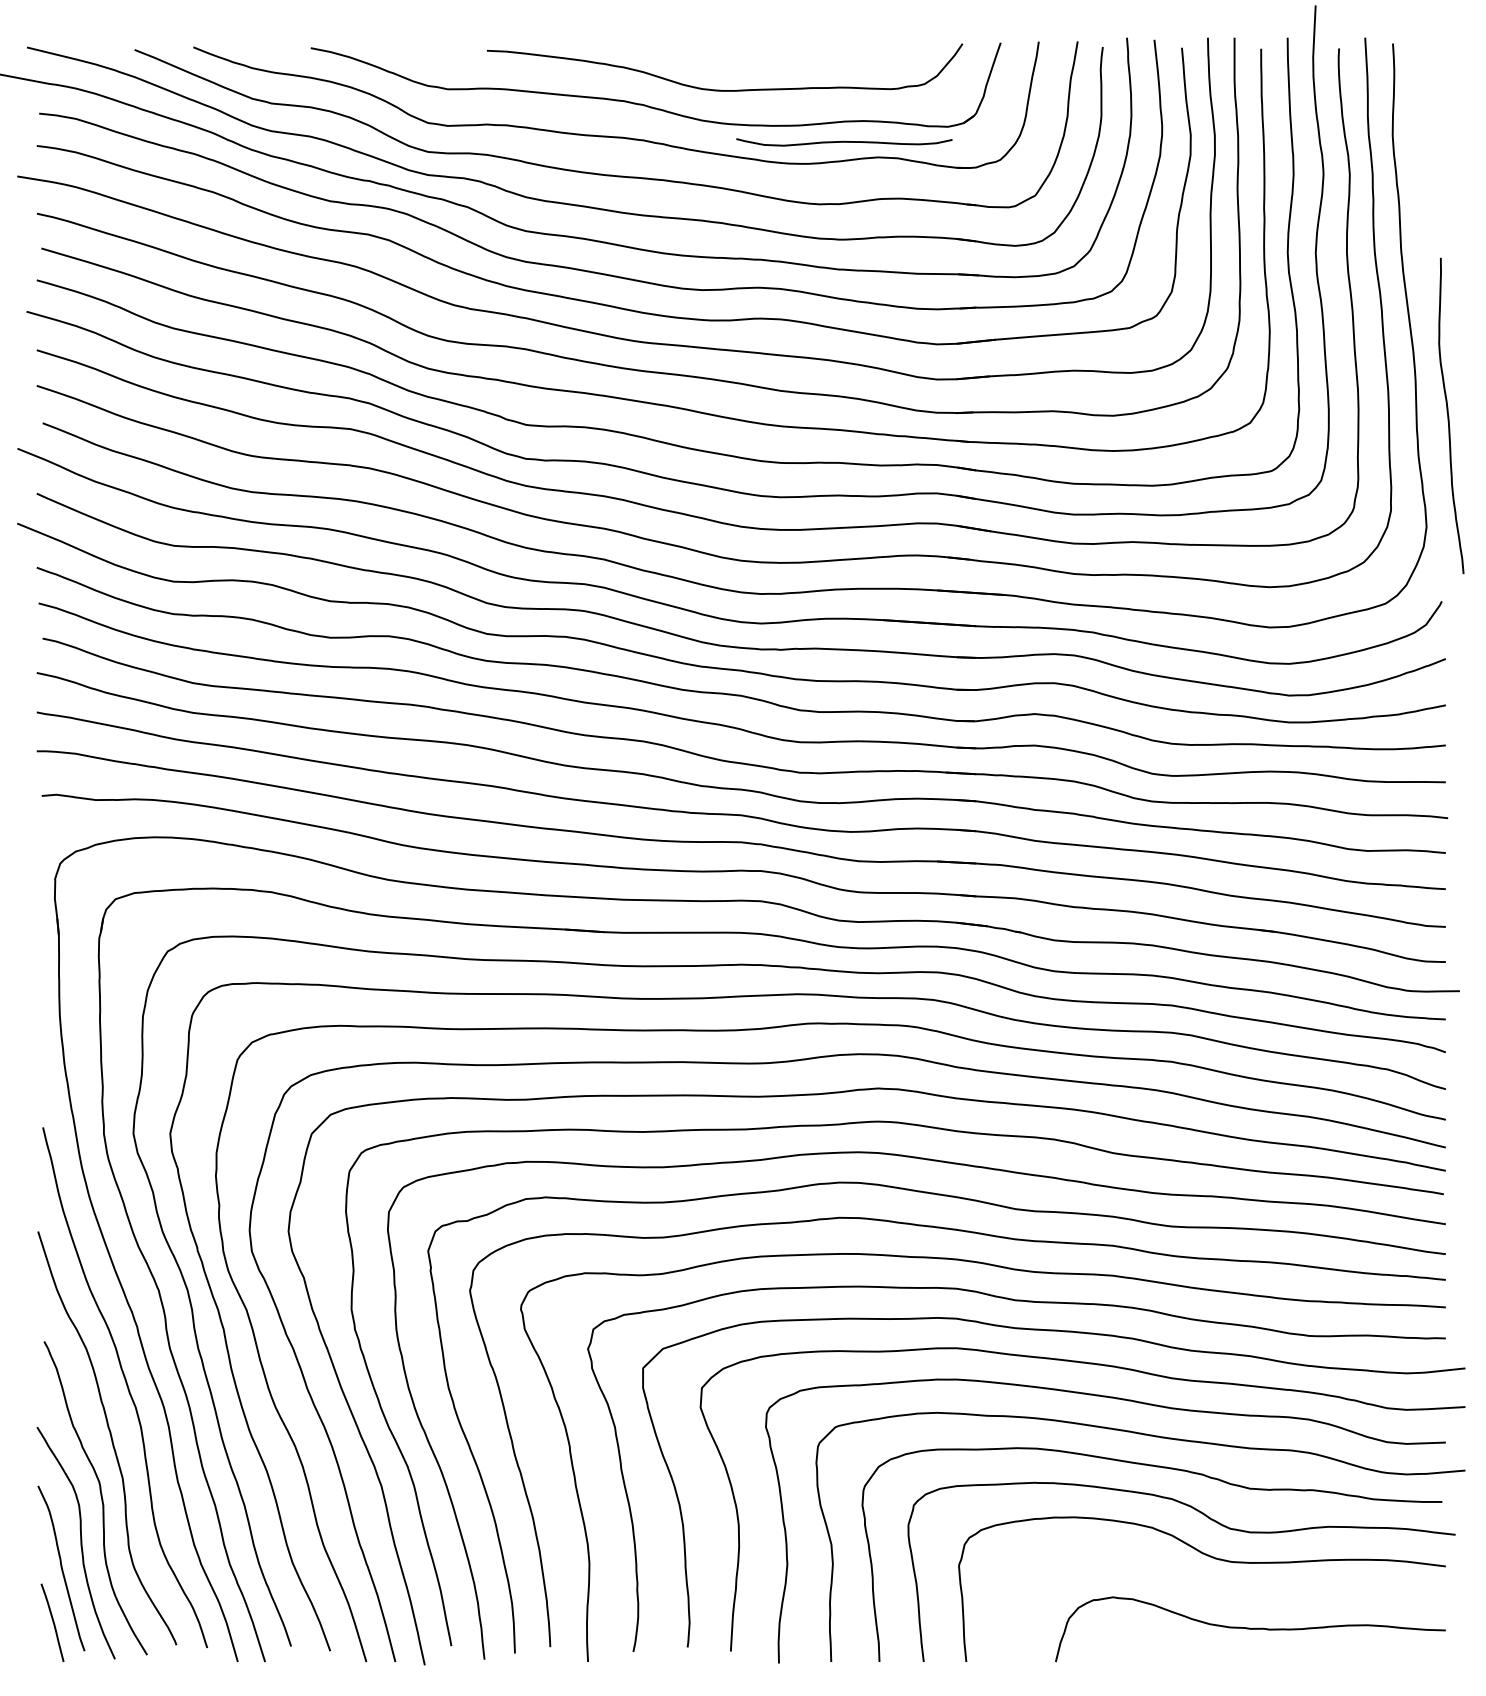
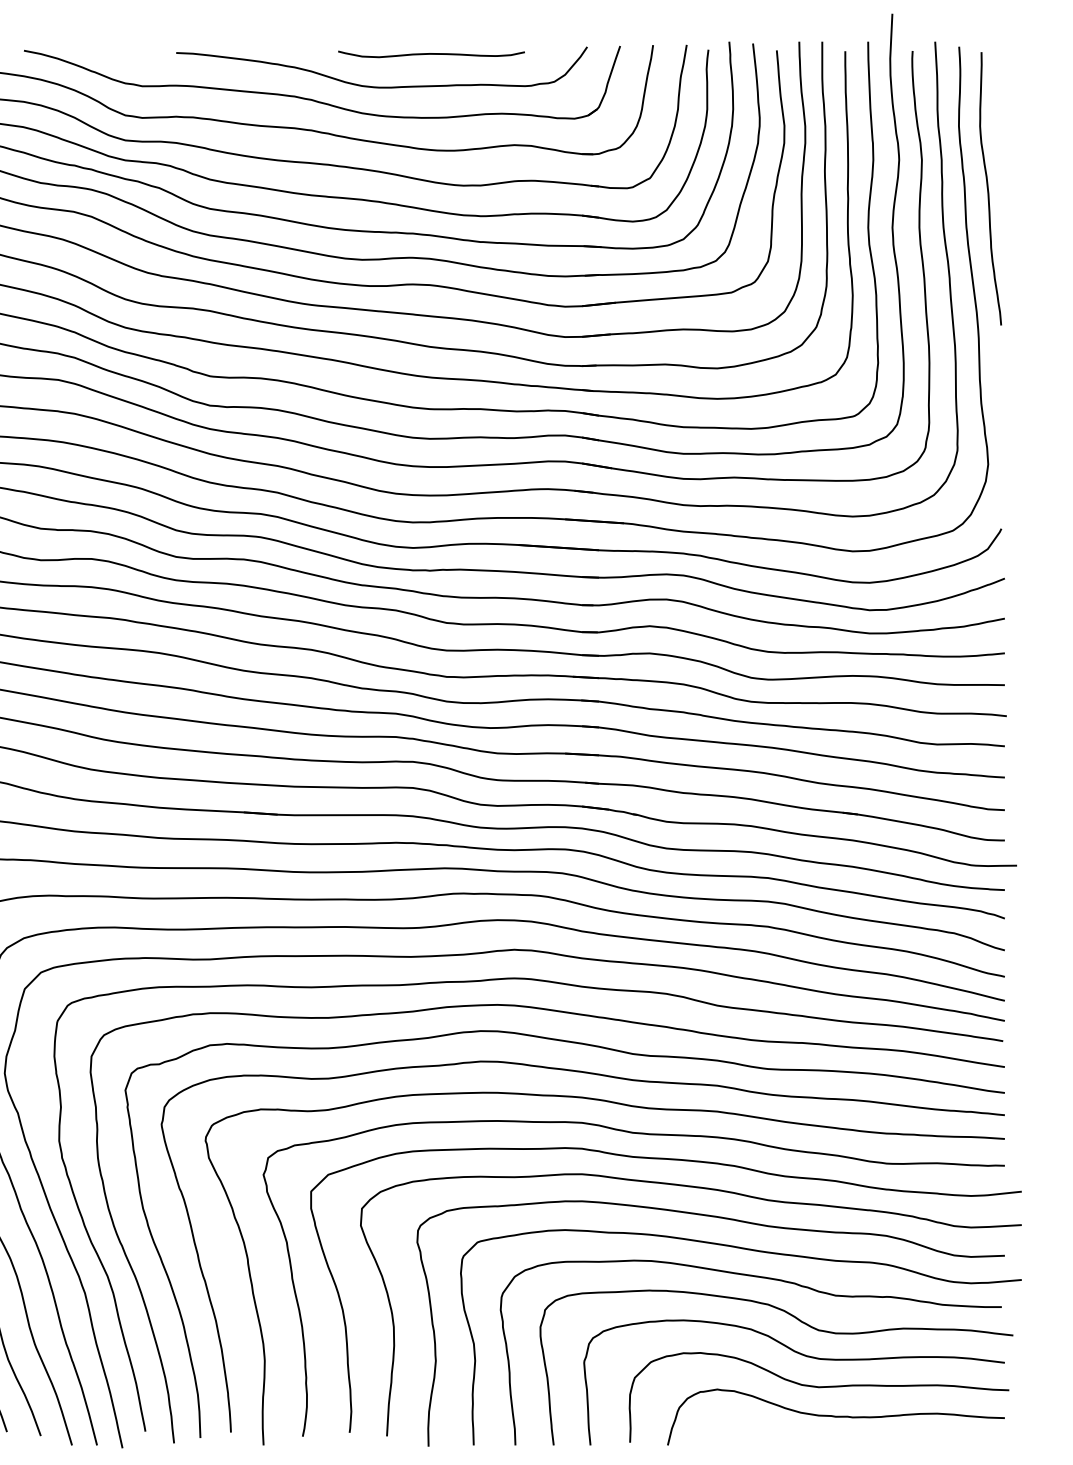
curve: (844, 142) -> (431, 54), moved
curve: (1449, 416) -> (989, 189), moved
curve: (1230, 1595) -> (818, 1387), added

